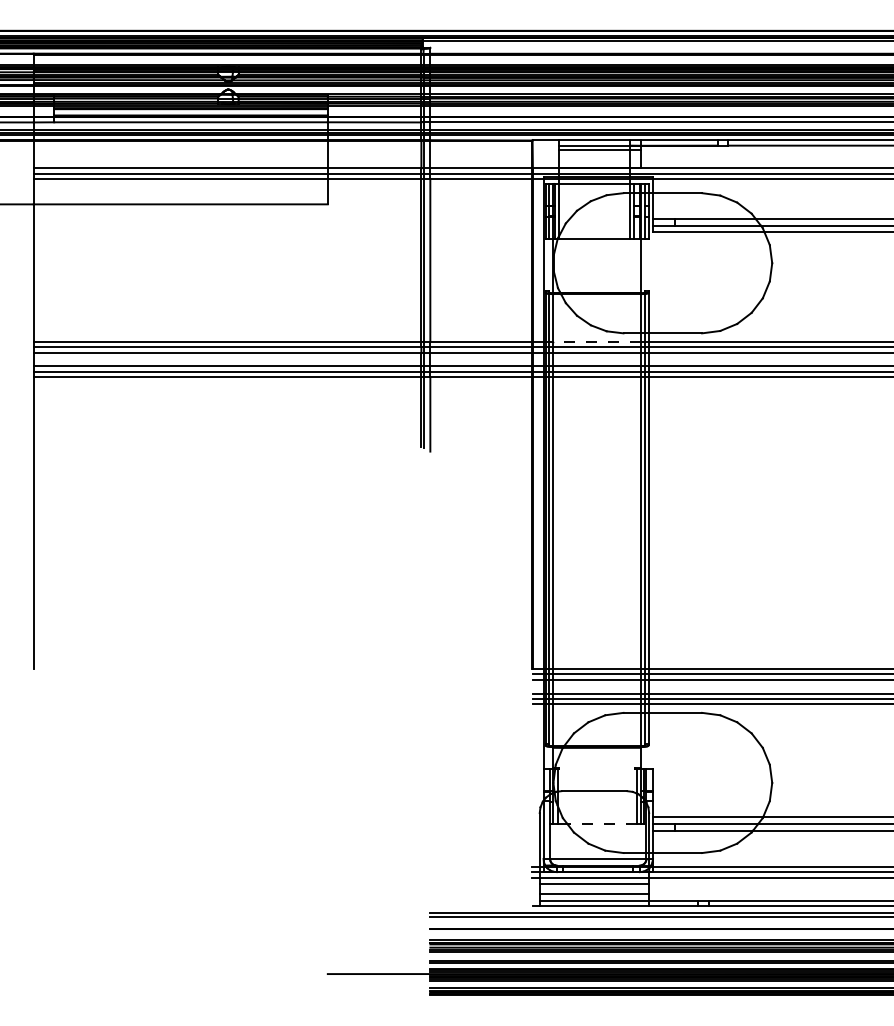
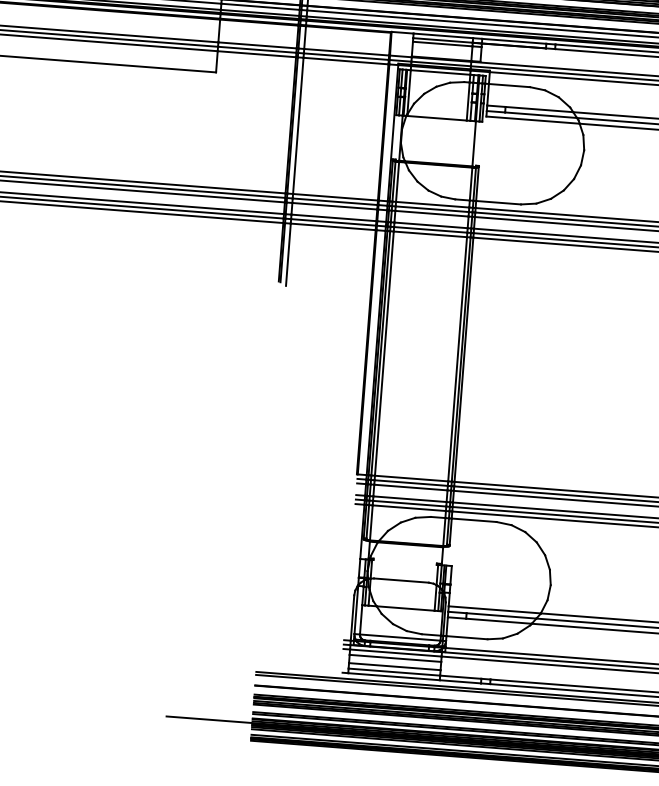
line: (597, 341) -> (432, 204), dashed -> solid
line: (602, 823) -> (406, 608), dashed -> solid

